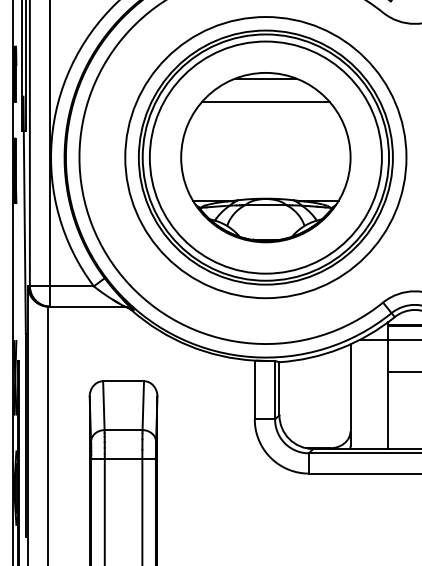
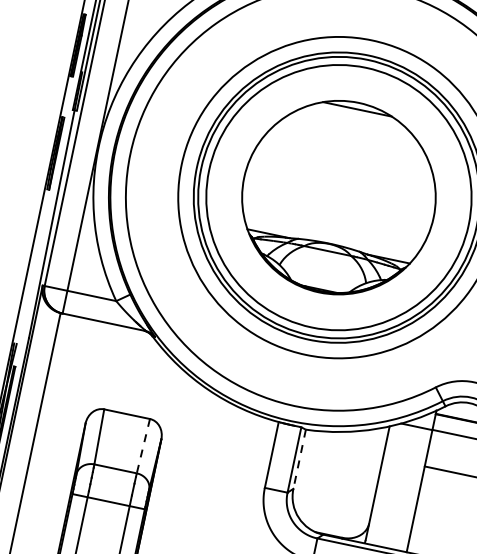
line: (265, 102) -> (351, 135), removed
line: (279, 389) -> (299, 460), solid -> dashed
line: (143, 406) -> (143, 447), solid -> dashed

